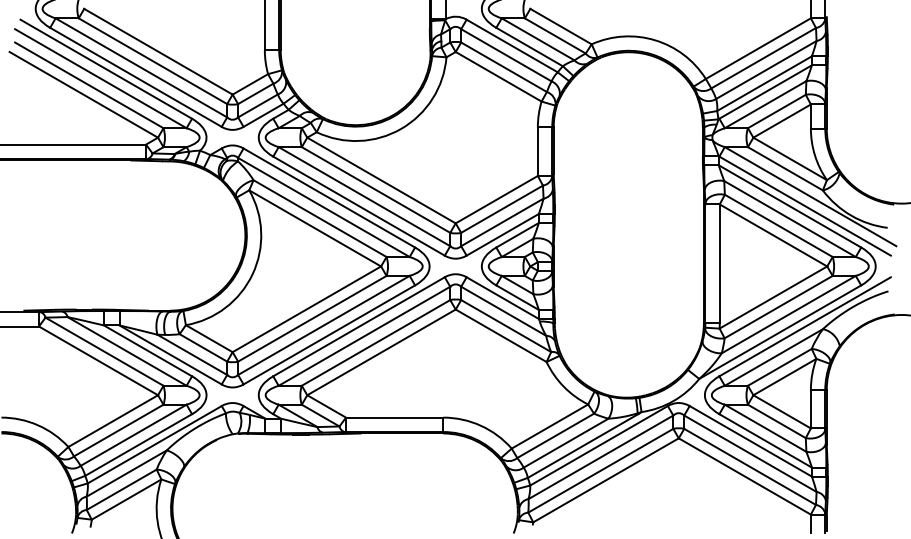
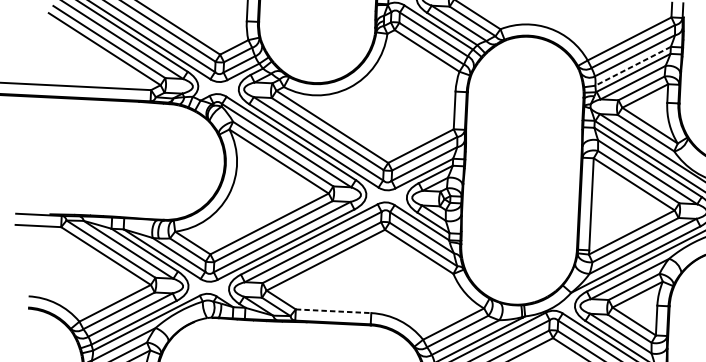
line: (764, 83) -> (633, 66), solid -> dashed
line: (394, 417) -> (333, 311), solid -> dashed

